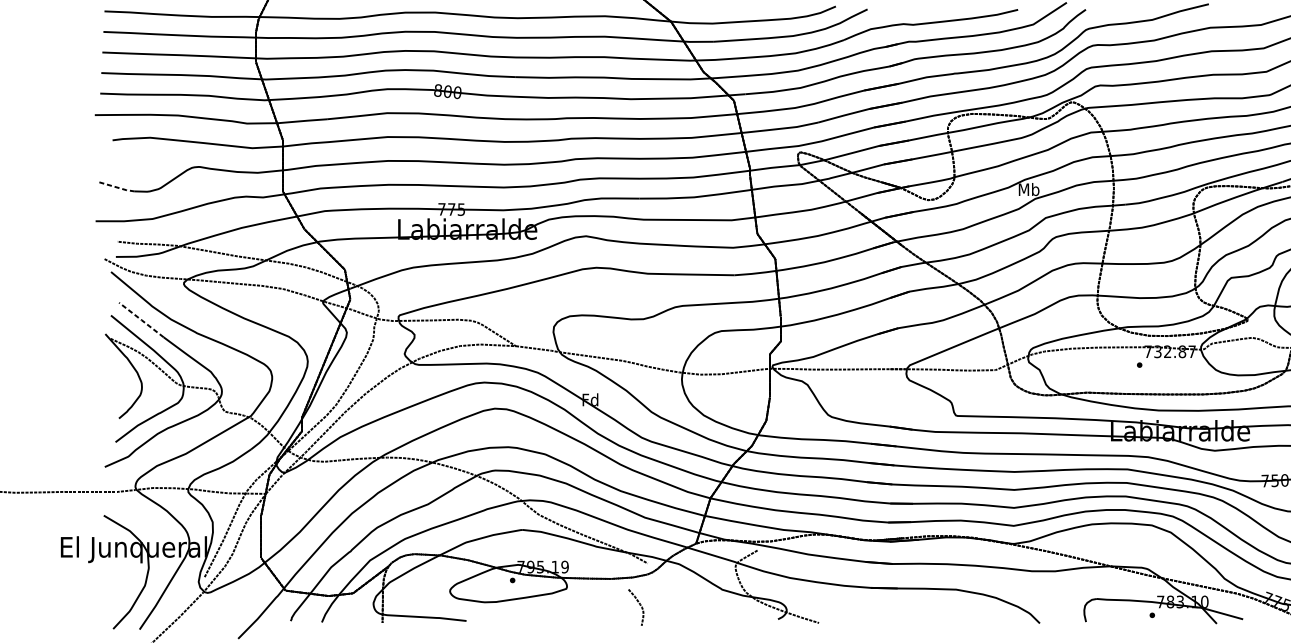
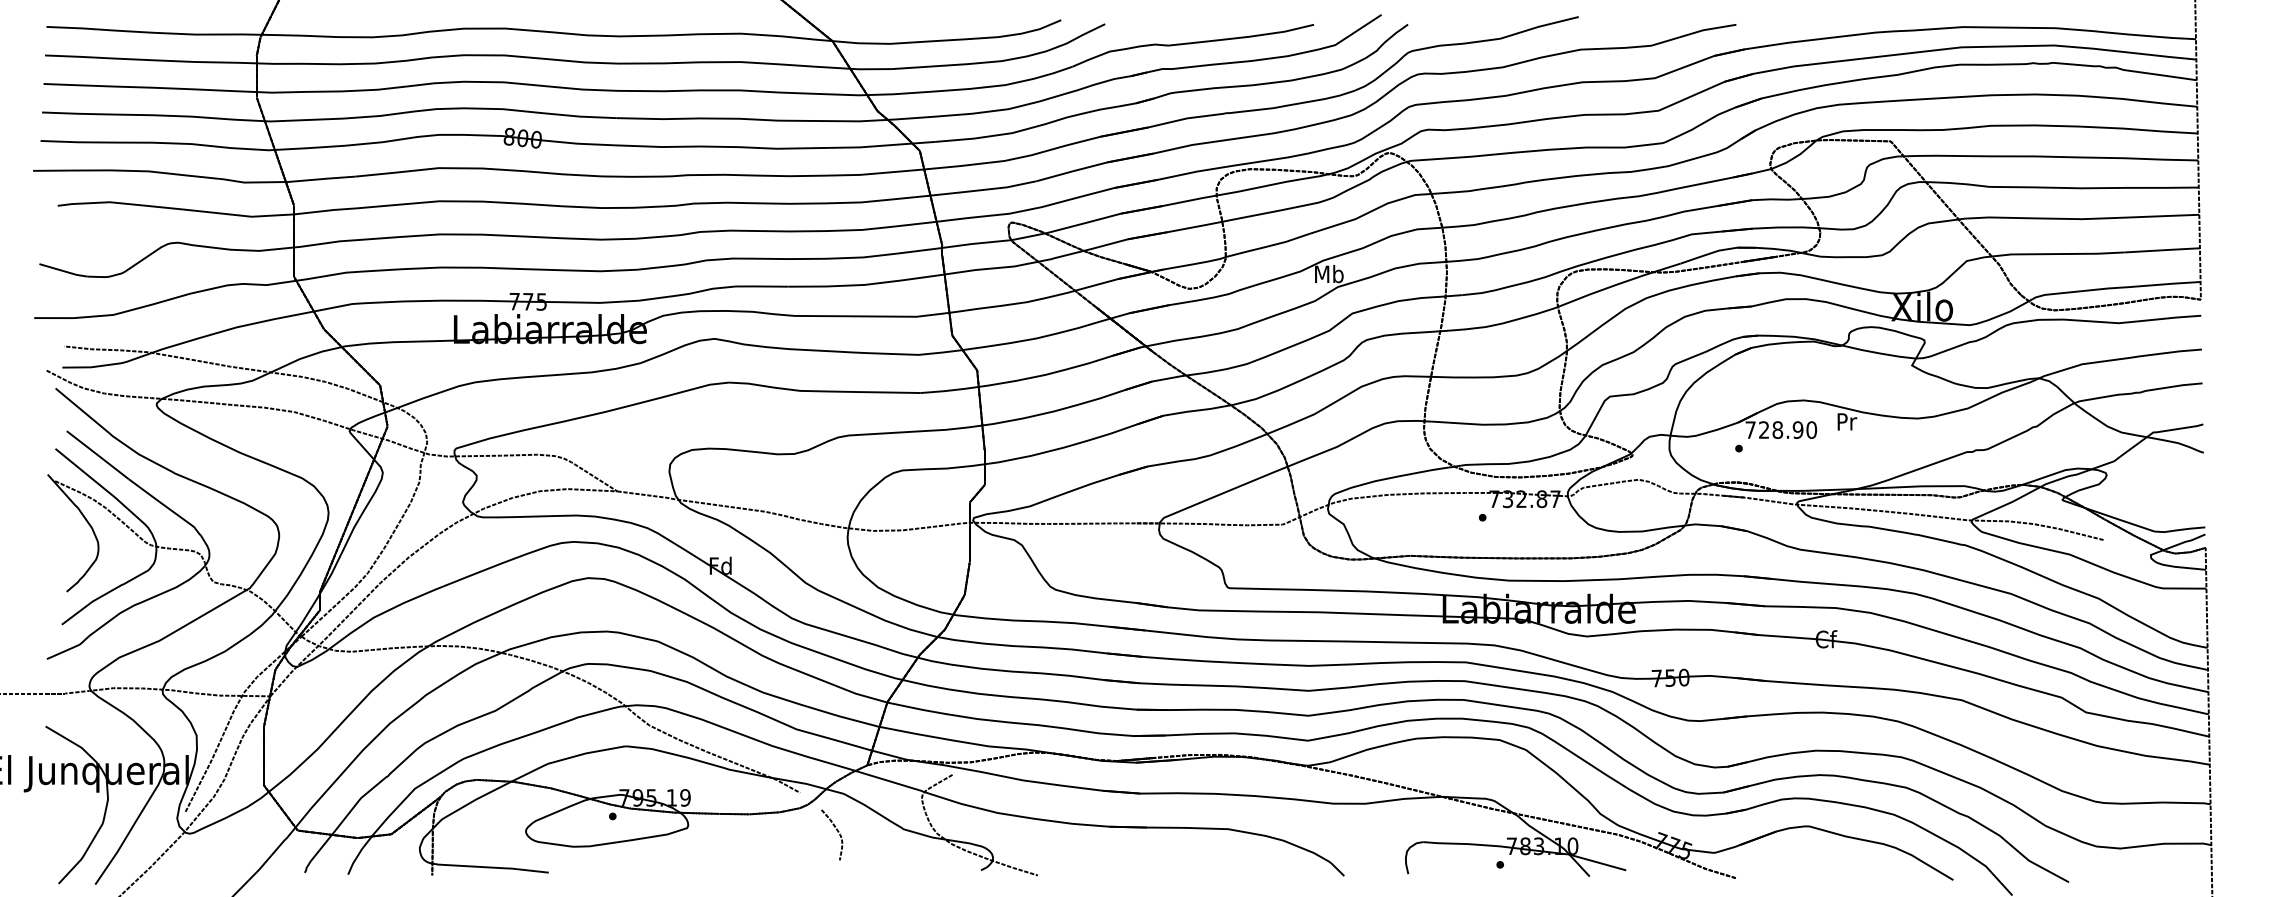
line: (117, 187) -> (64, 271), dashed -> solid
line: (141, 320) -> (98, 455), dashed -> solid
curve: (640, 605) -> (837, 832), moved

